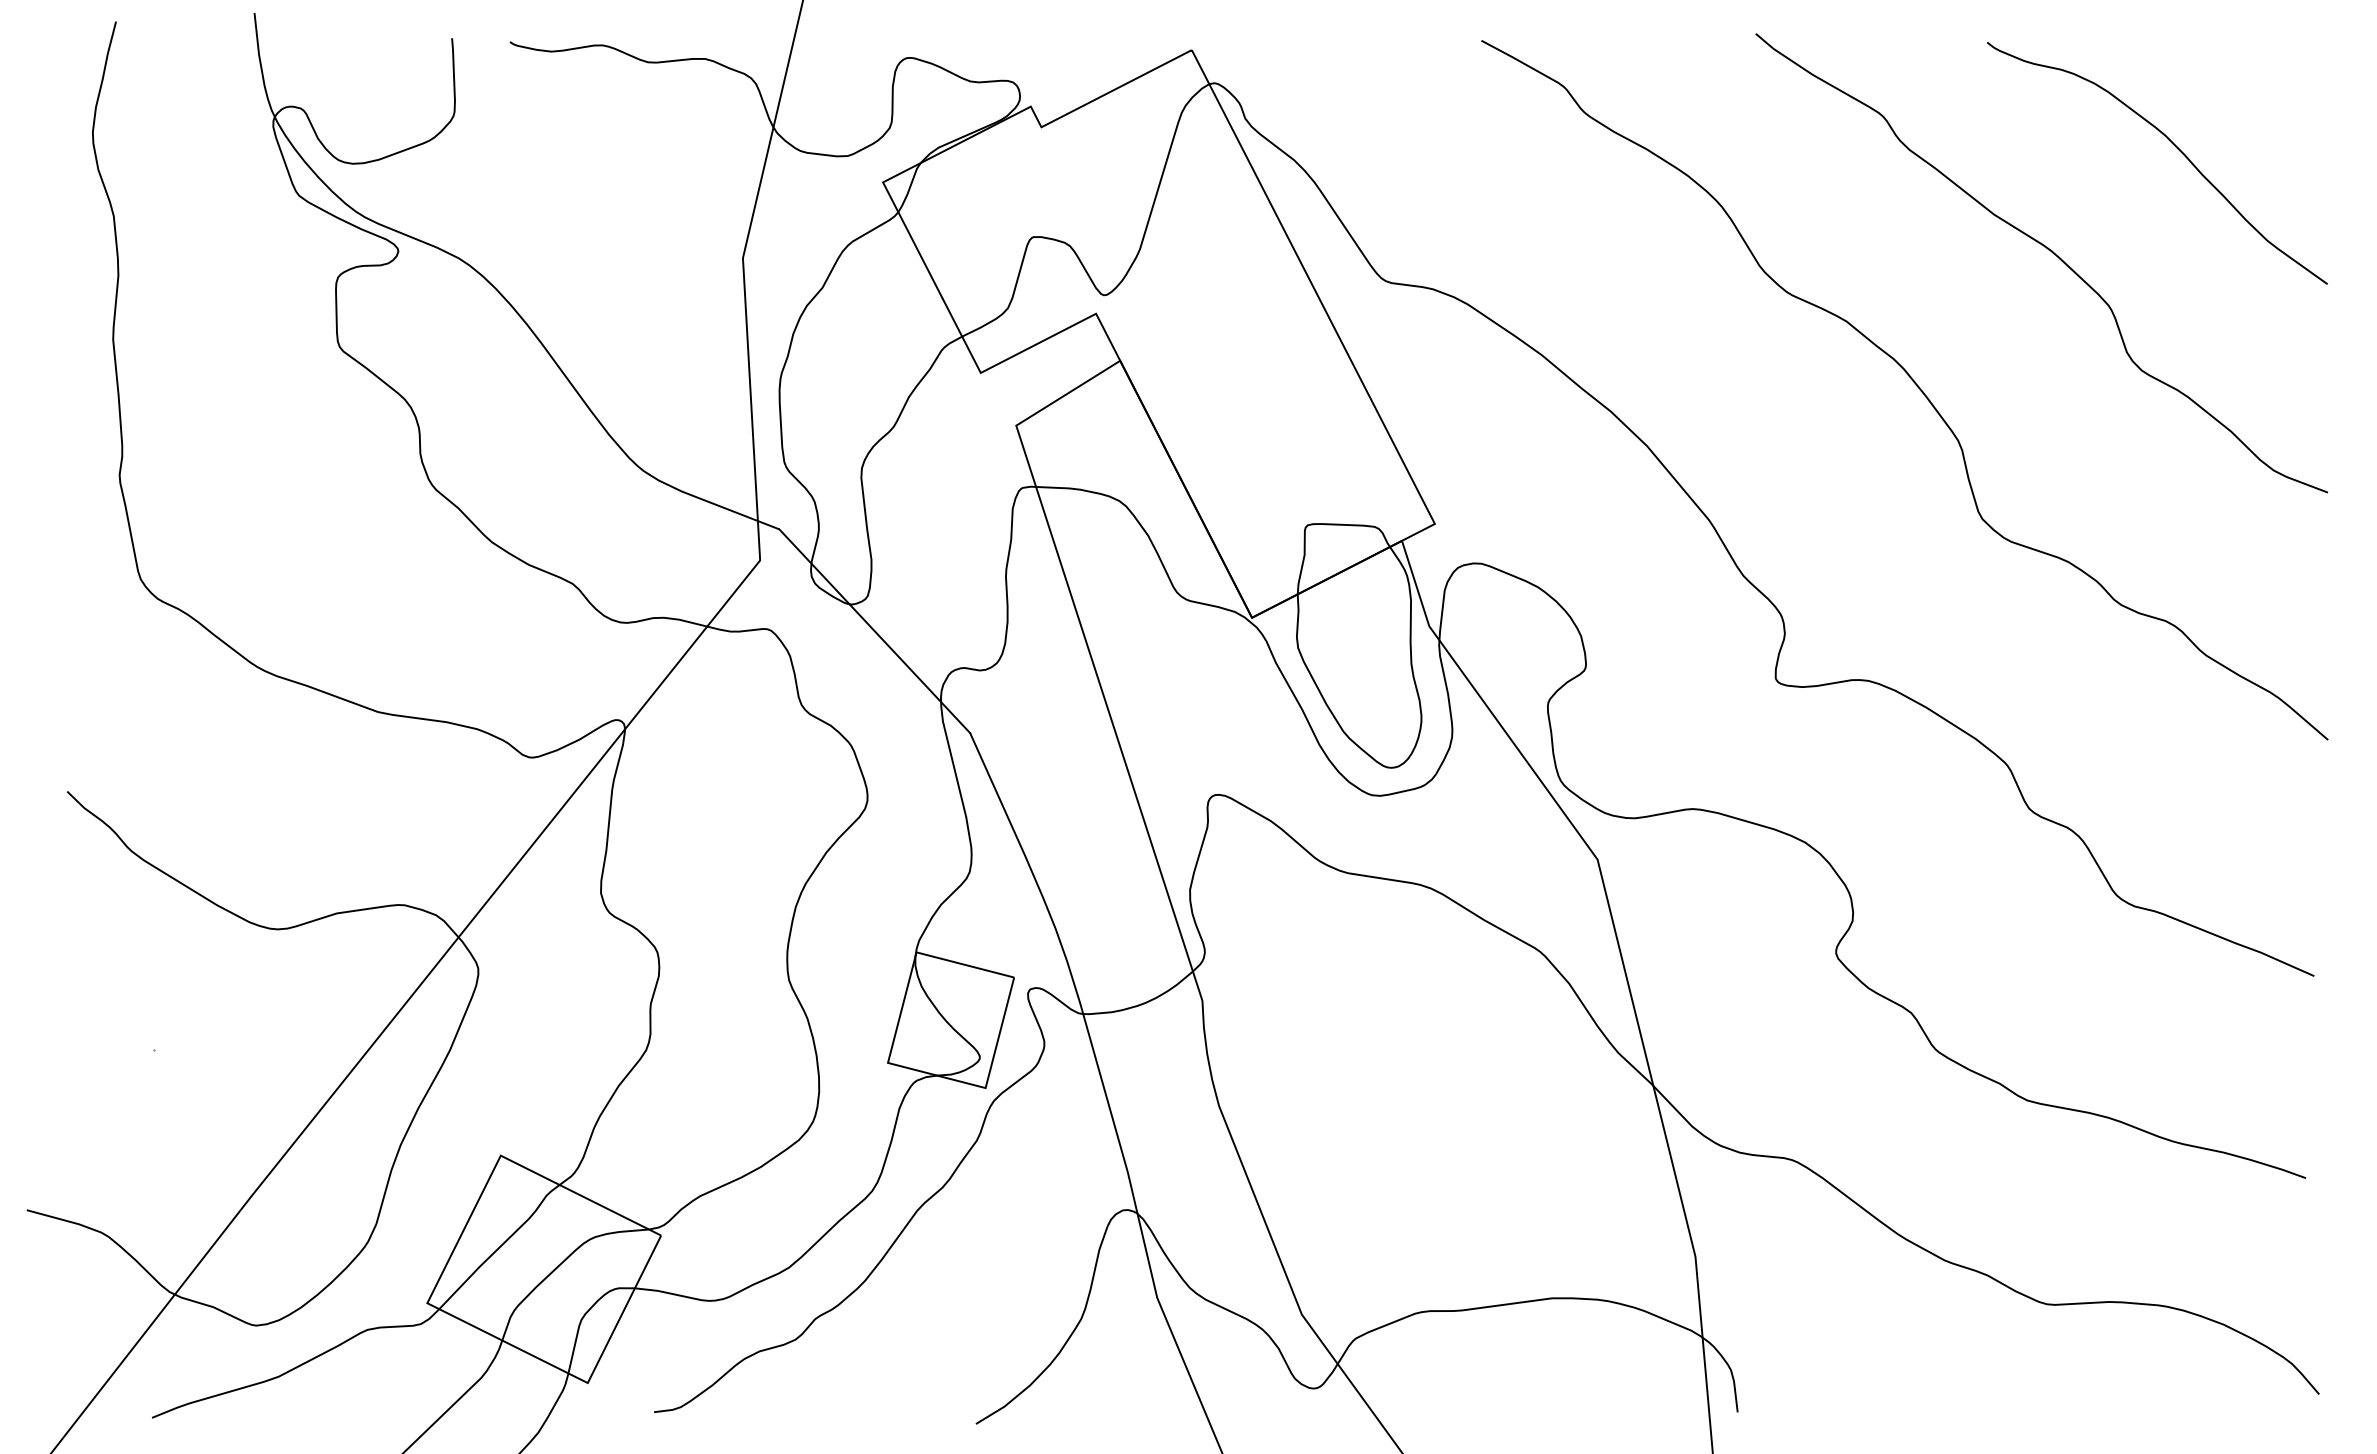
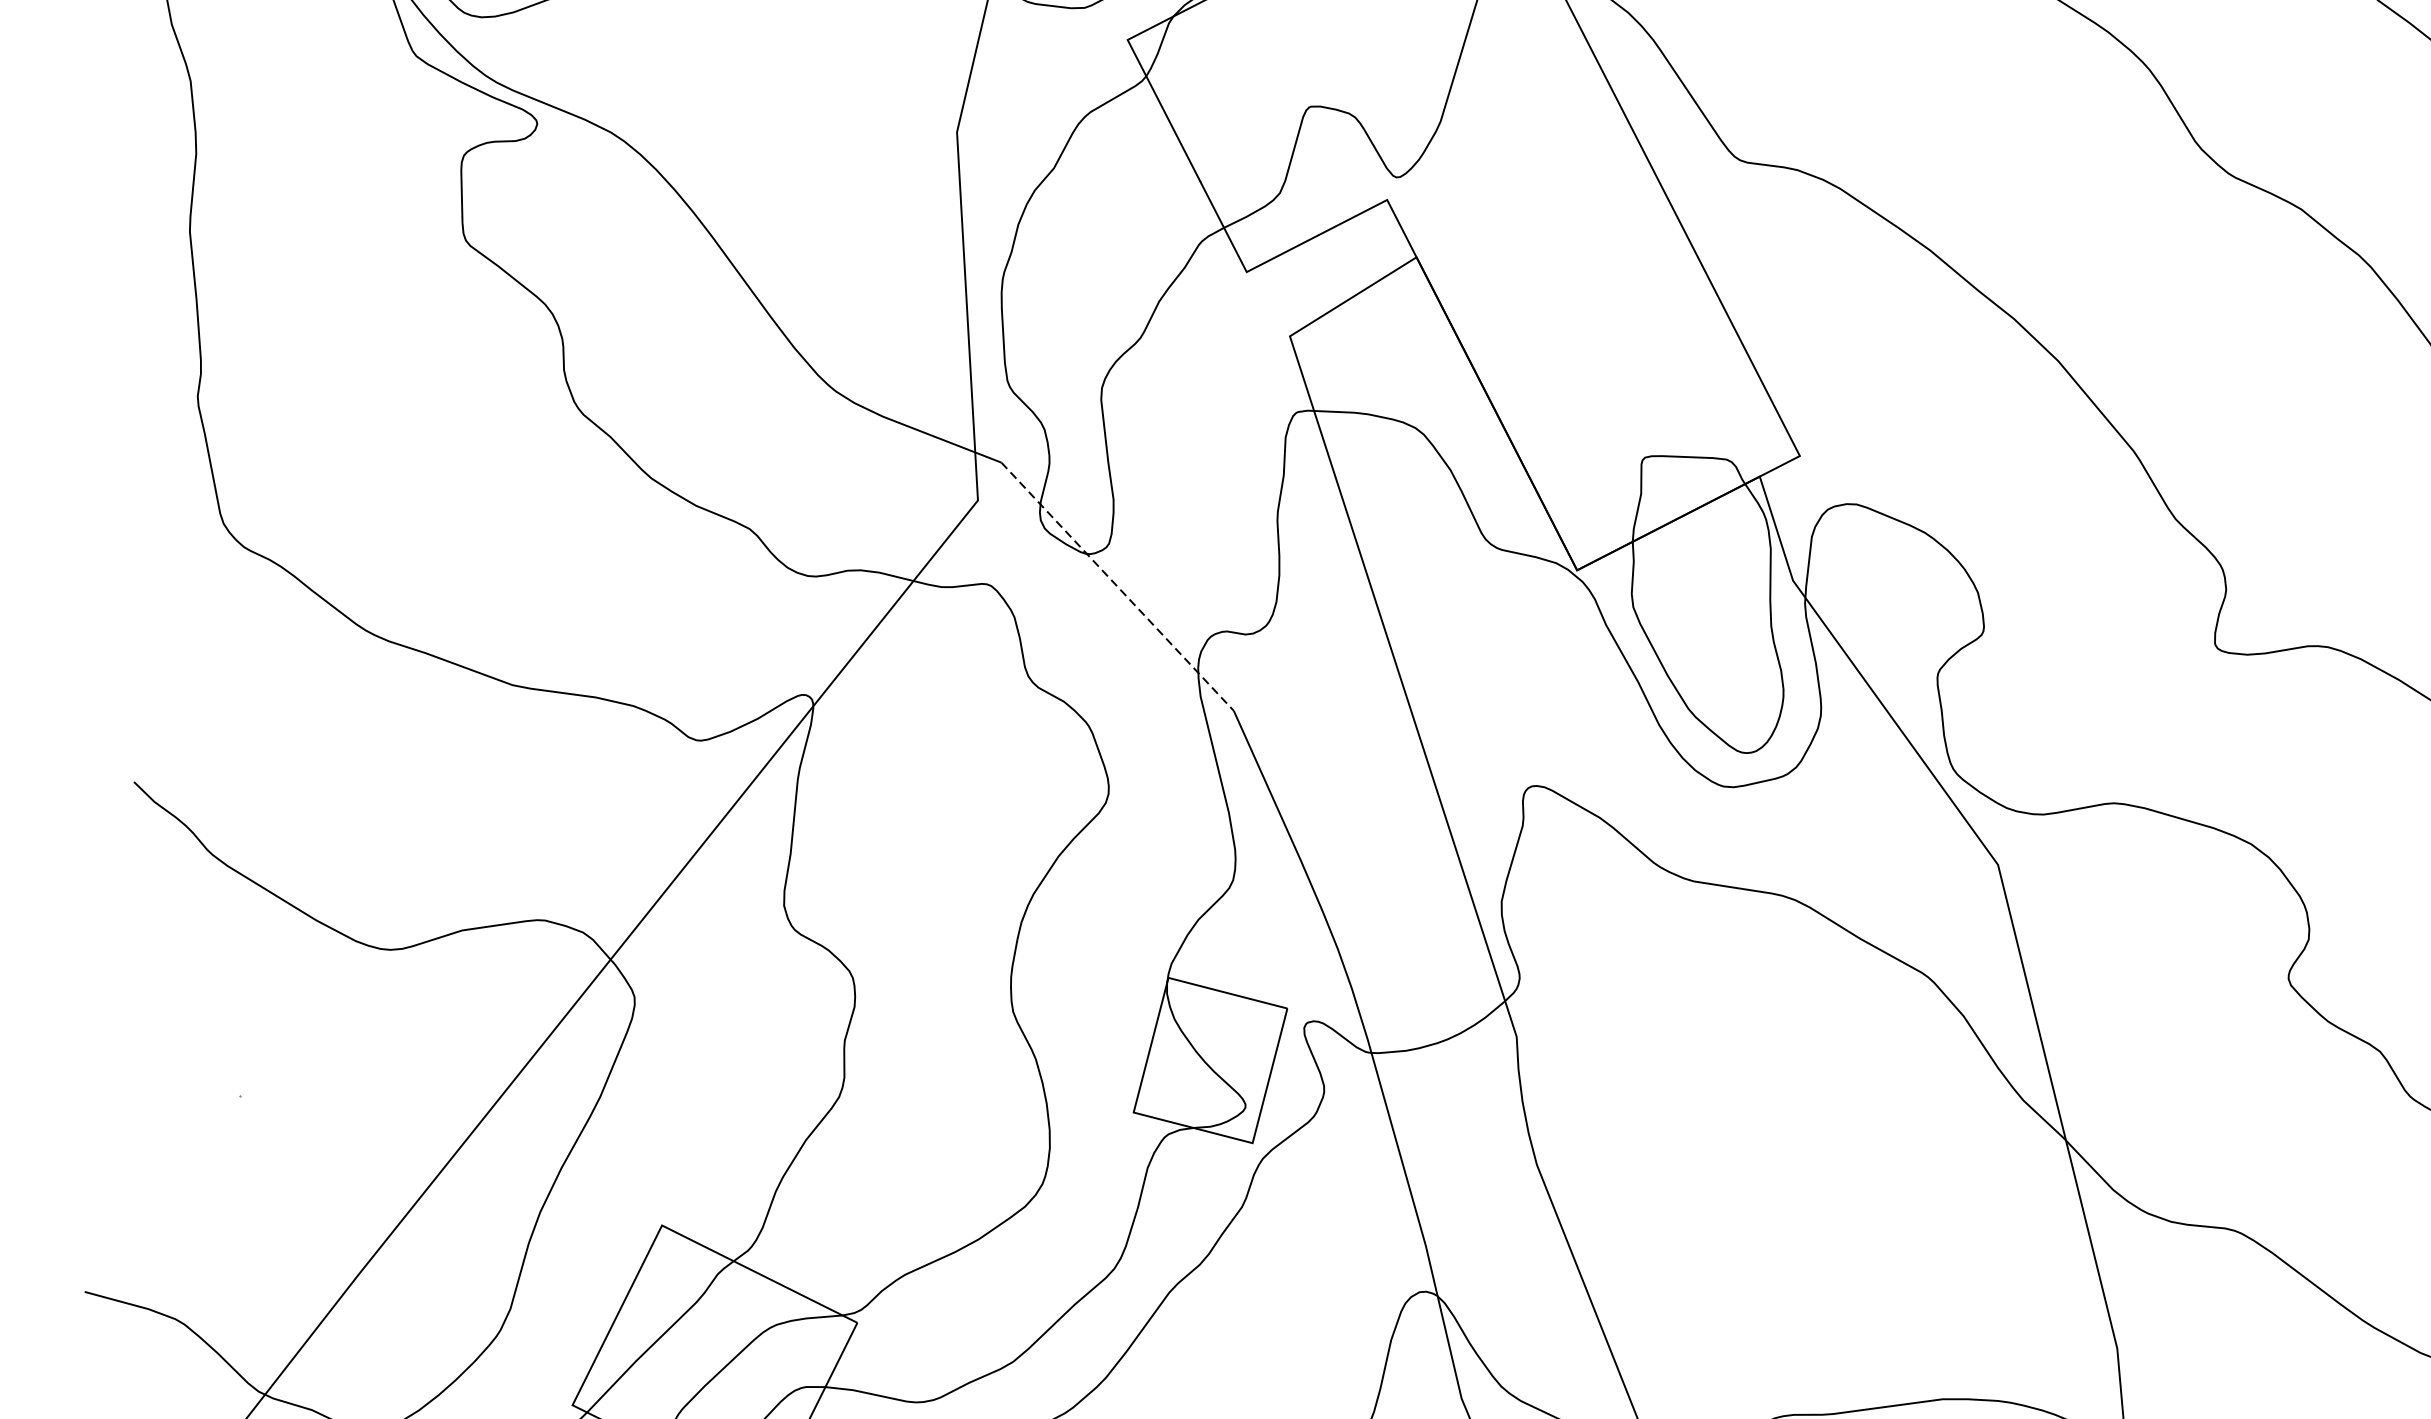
line: (874, 631) -> (1117, 587), solid -> dashed

